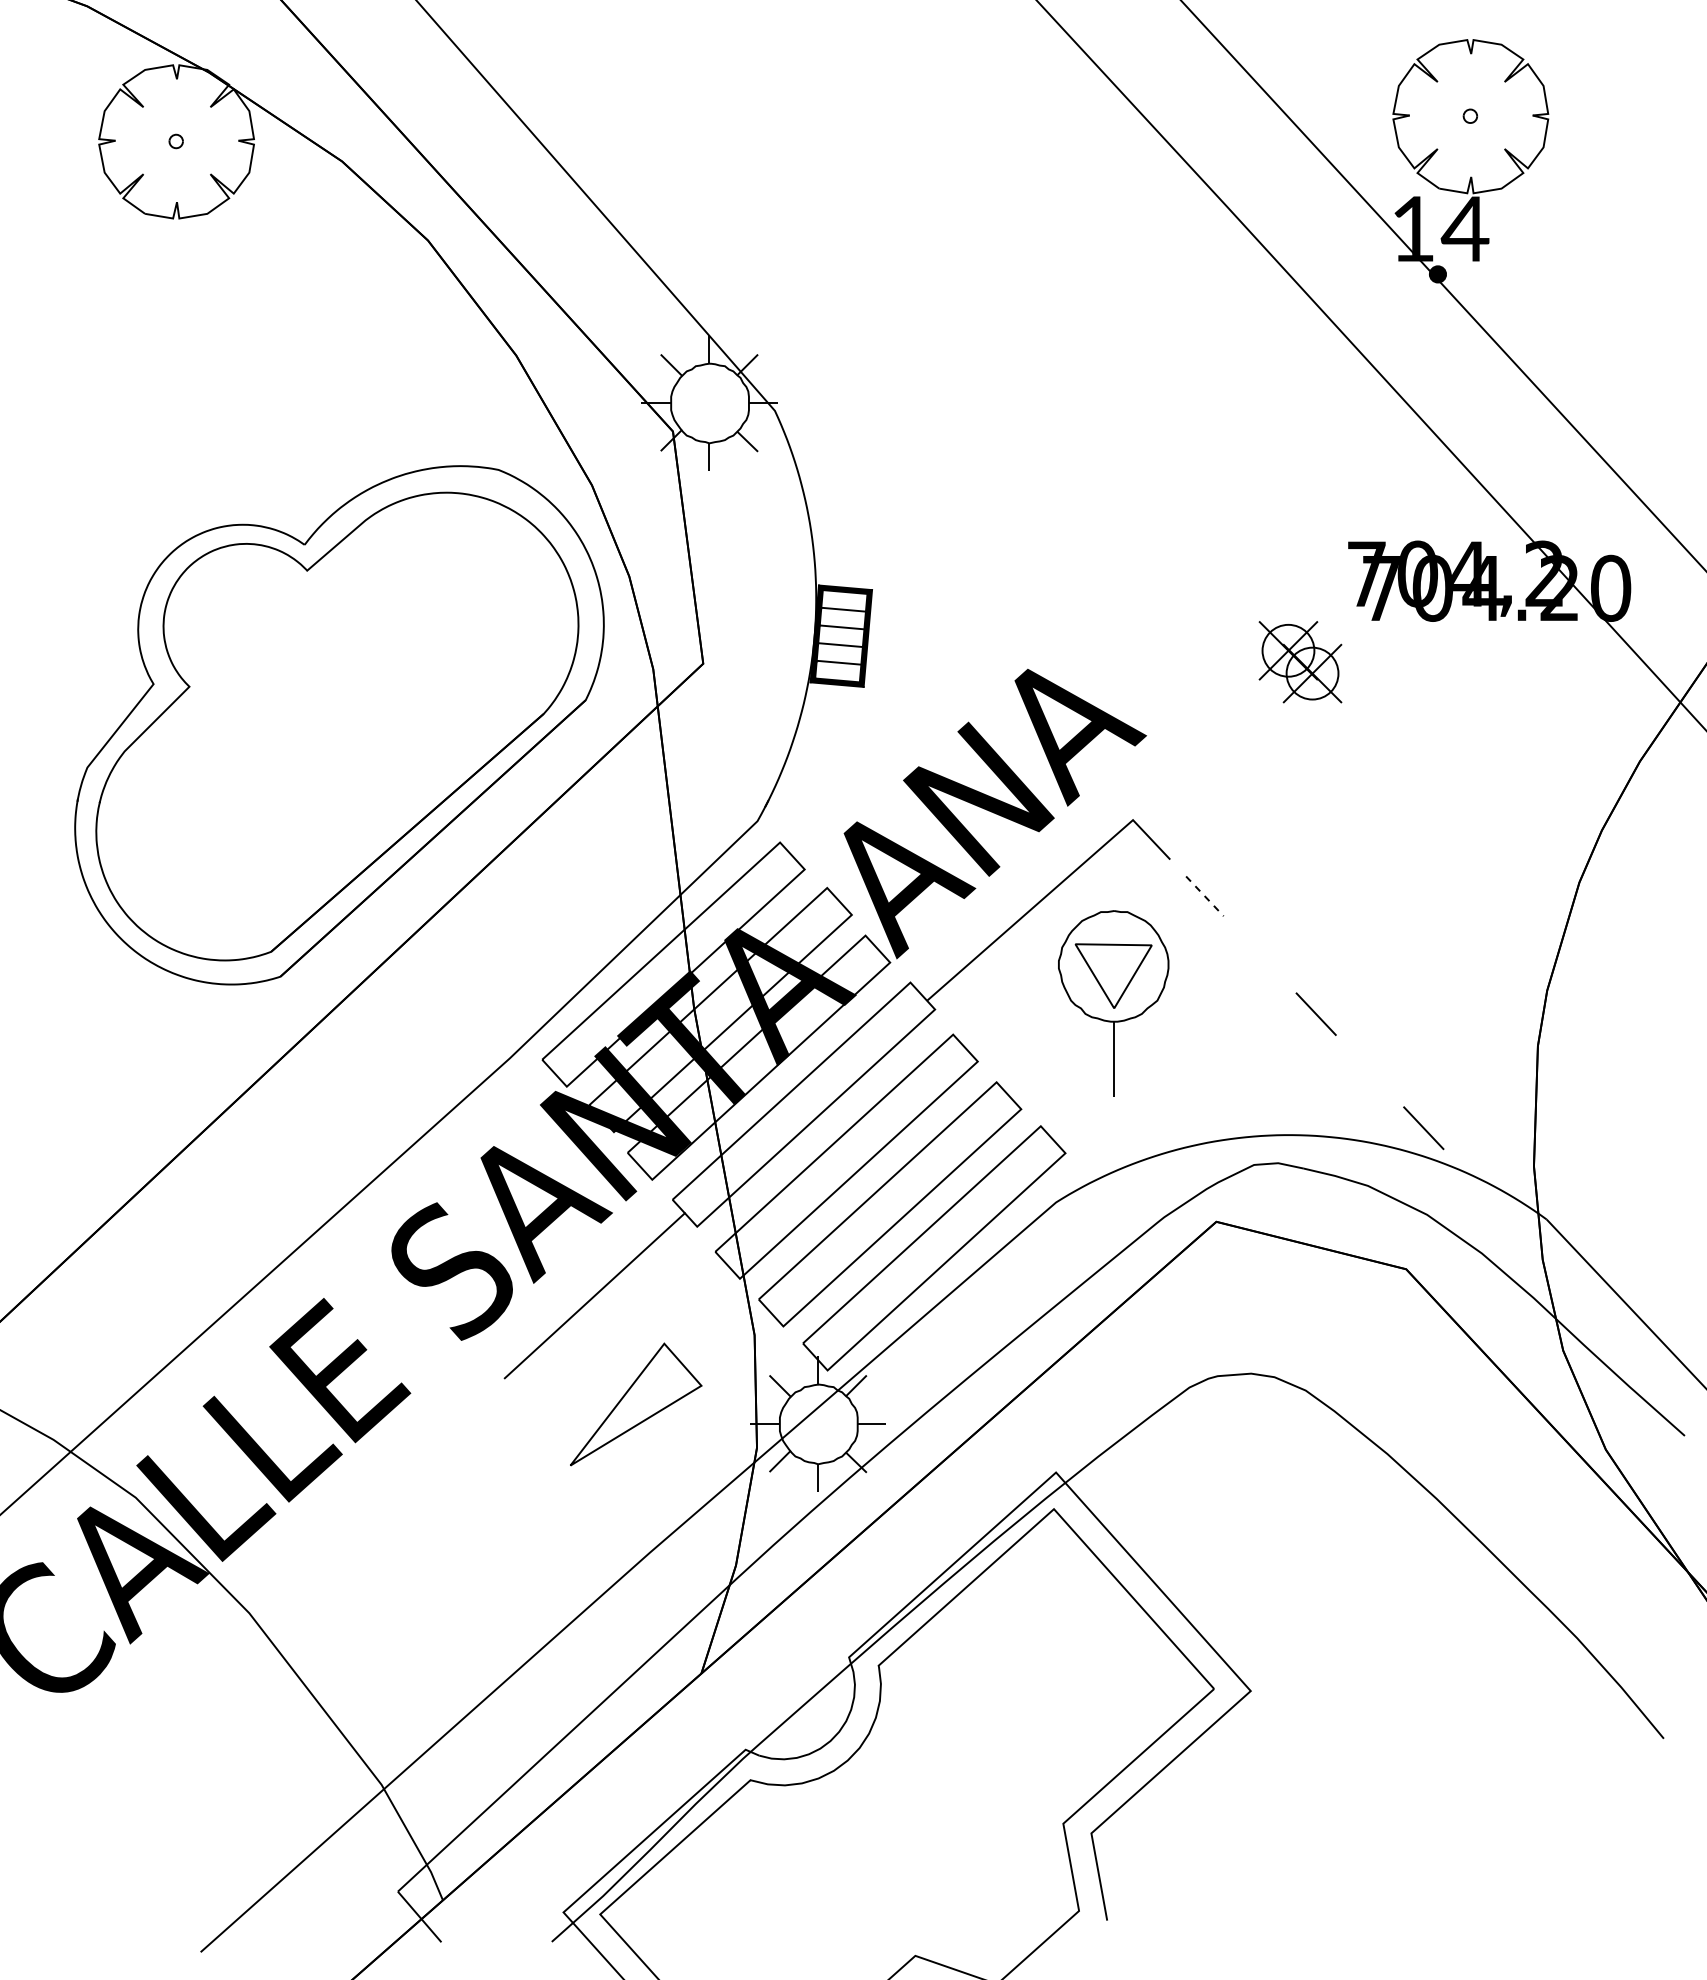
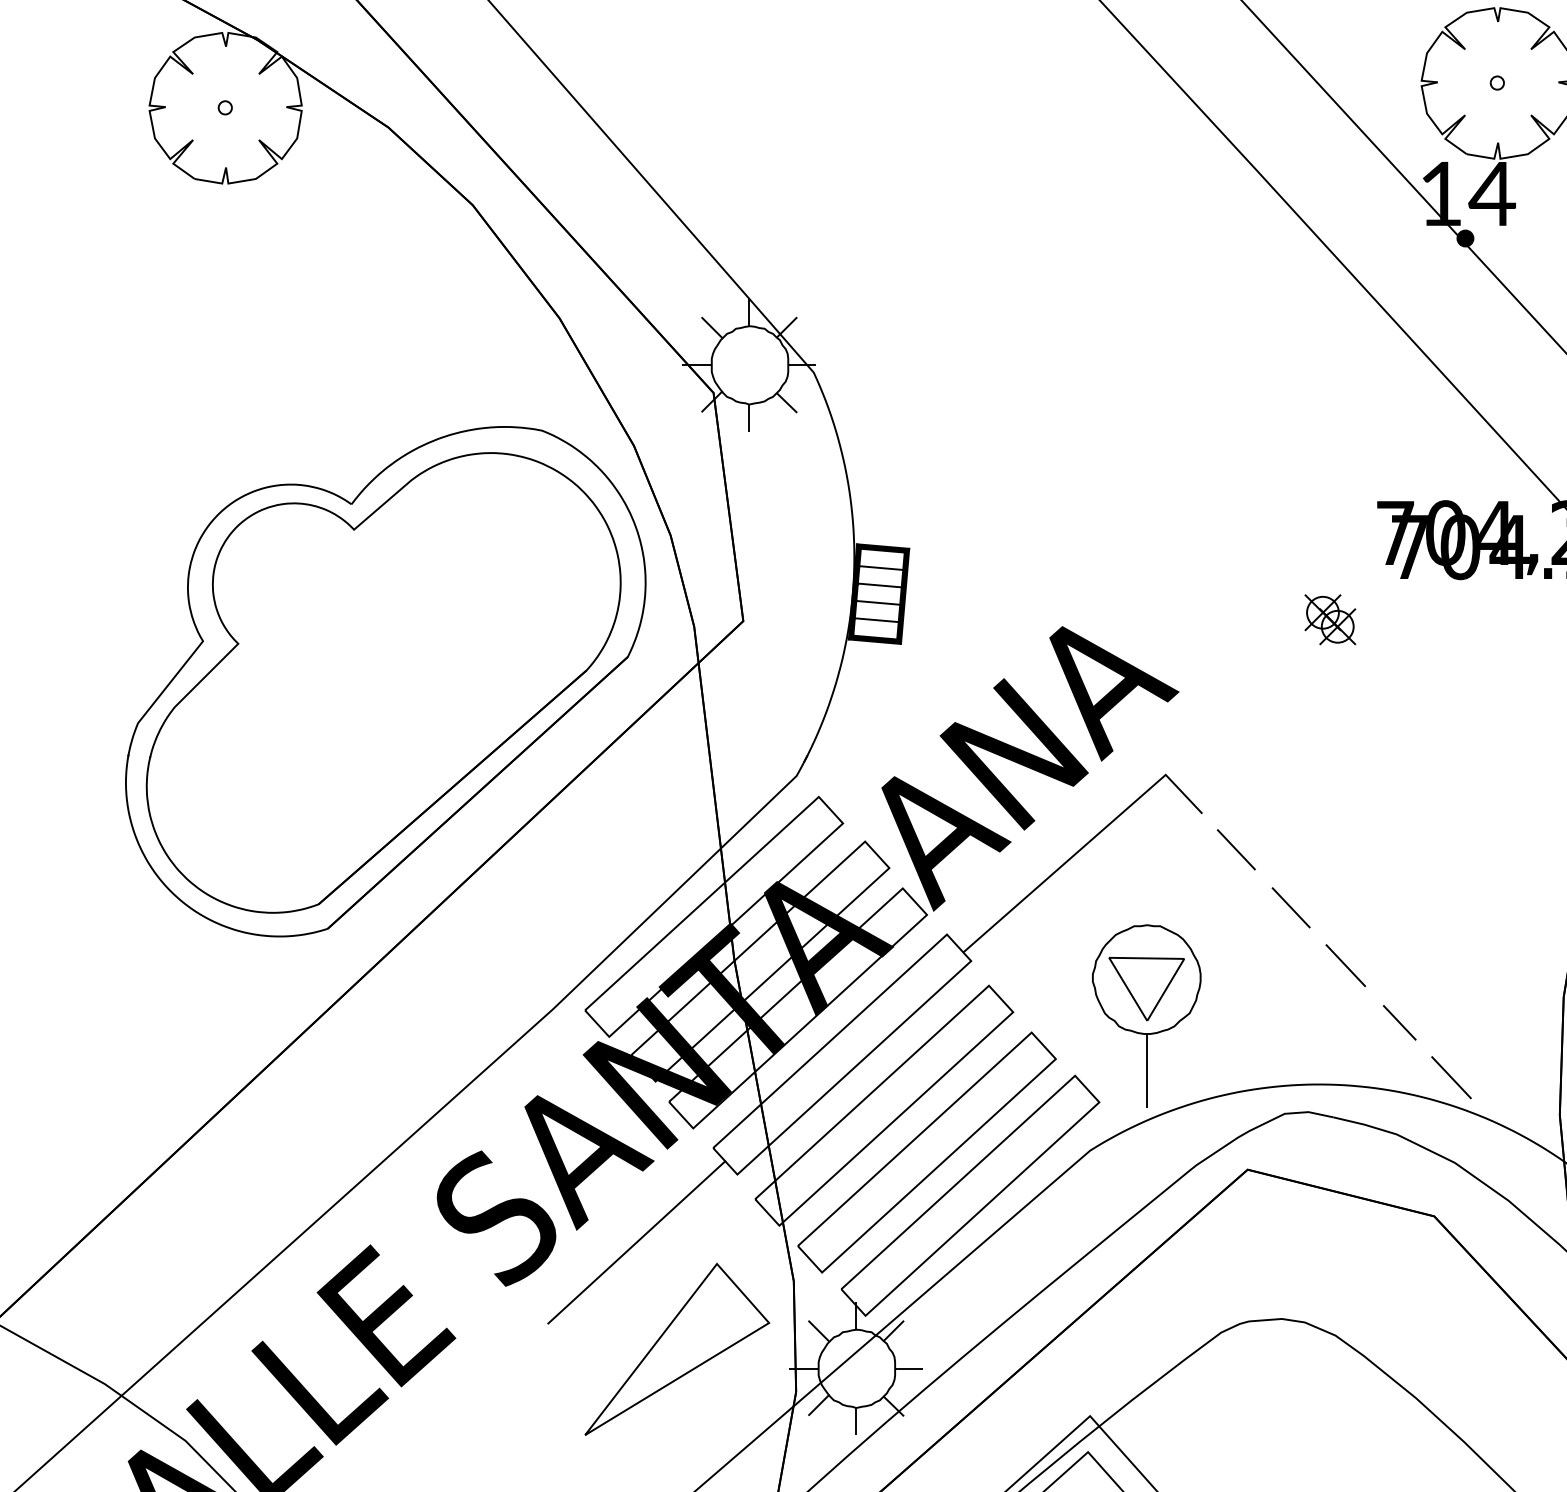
part: (1300, 662) -> (1330, 619), size x0.62
line: (1205, 896) -> (1236, 849), dashed -> solid
line: (1260, 955) -> (1291, 907), added
part: (1113, 1003) -> (1146, 1016), moved
line: (1371, 1072) -> (1400, 1022), added
part: (635, 1404) -> (676, 1349), size x1.43

